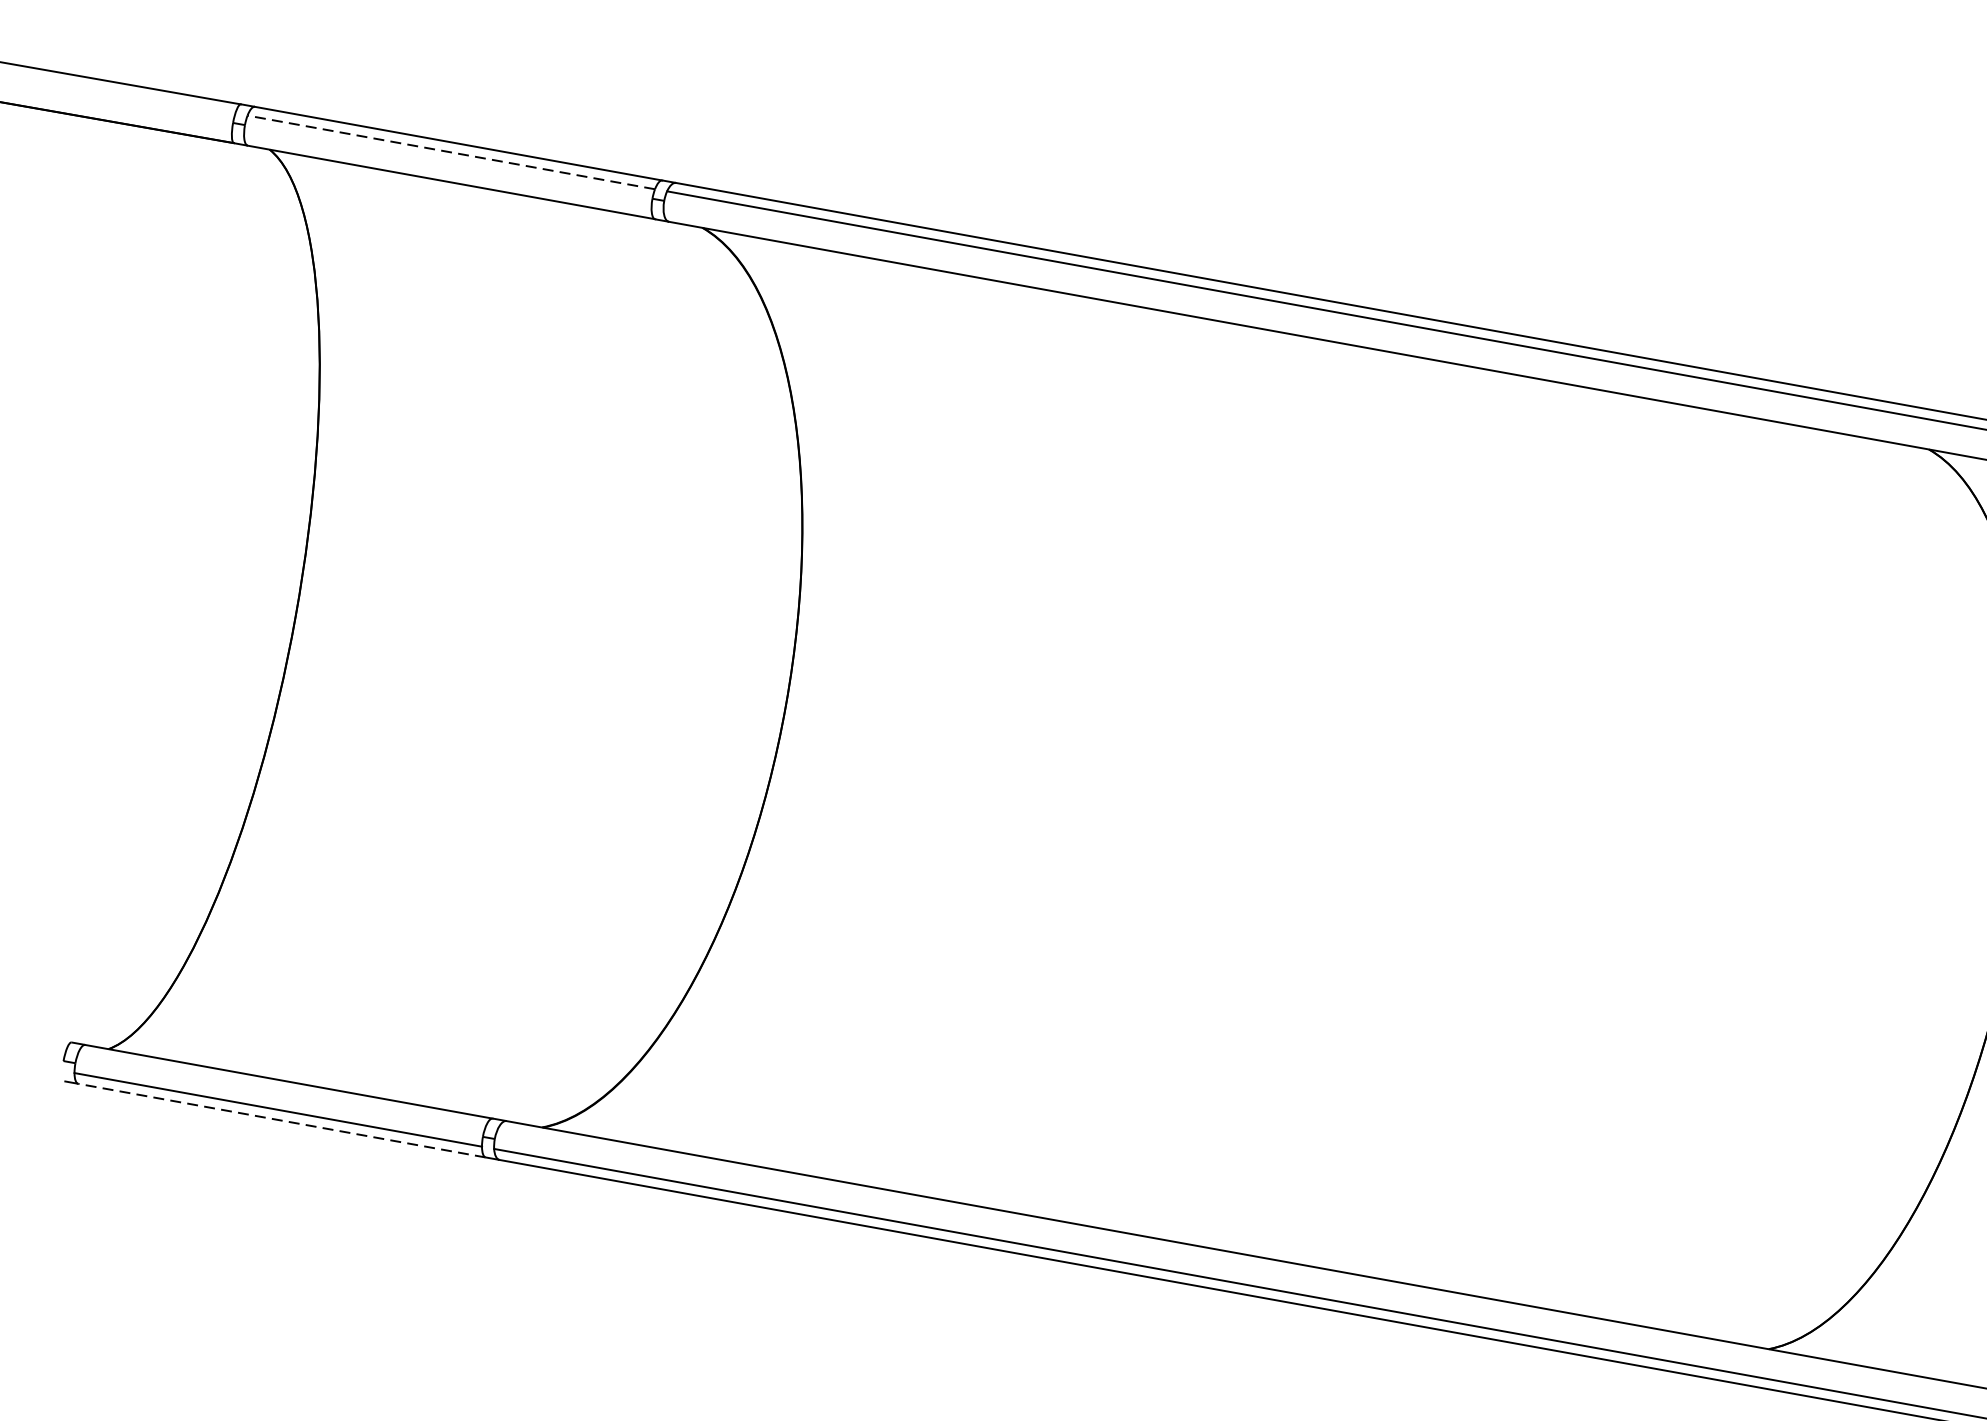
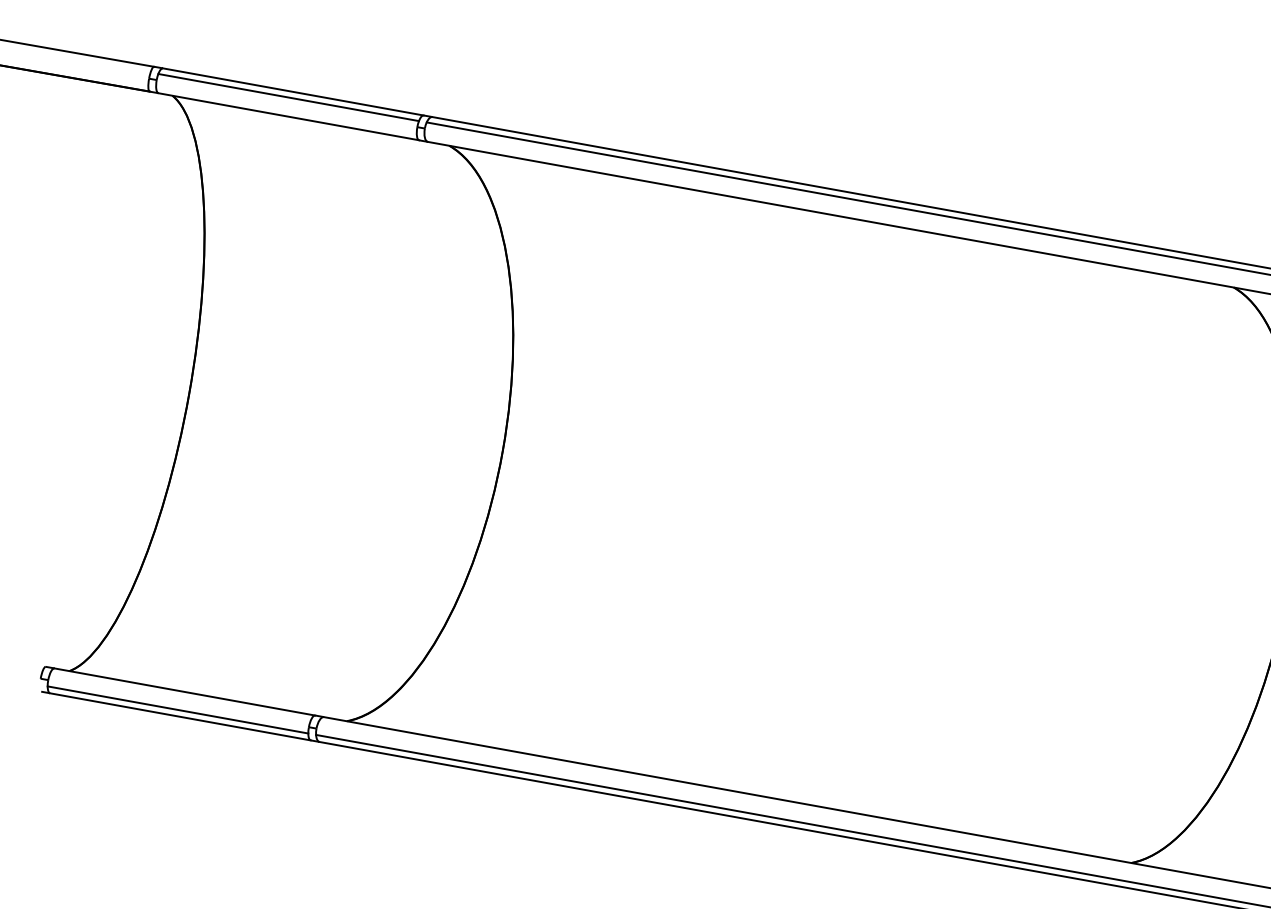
line: (451, 152) -> (288, 97), dashed -> solid
line: (280, 1120) -> (179, 716), dashed -> solid

